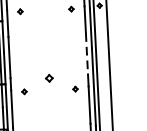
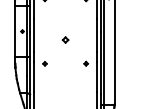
line: (86, 53) -> (96, 35), dashed -> solid
part: (49, 77) -> (65, 39), moved

